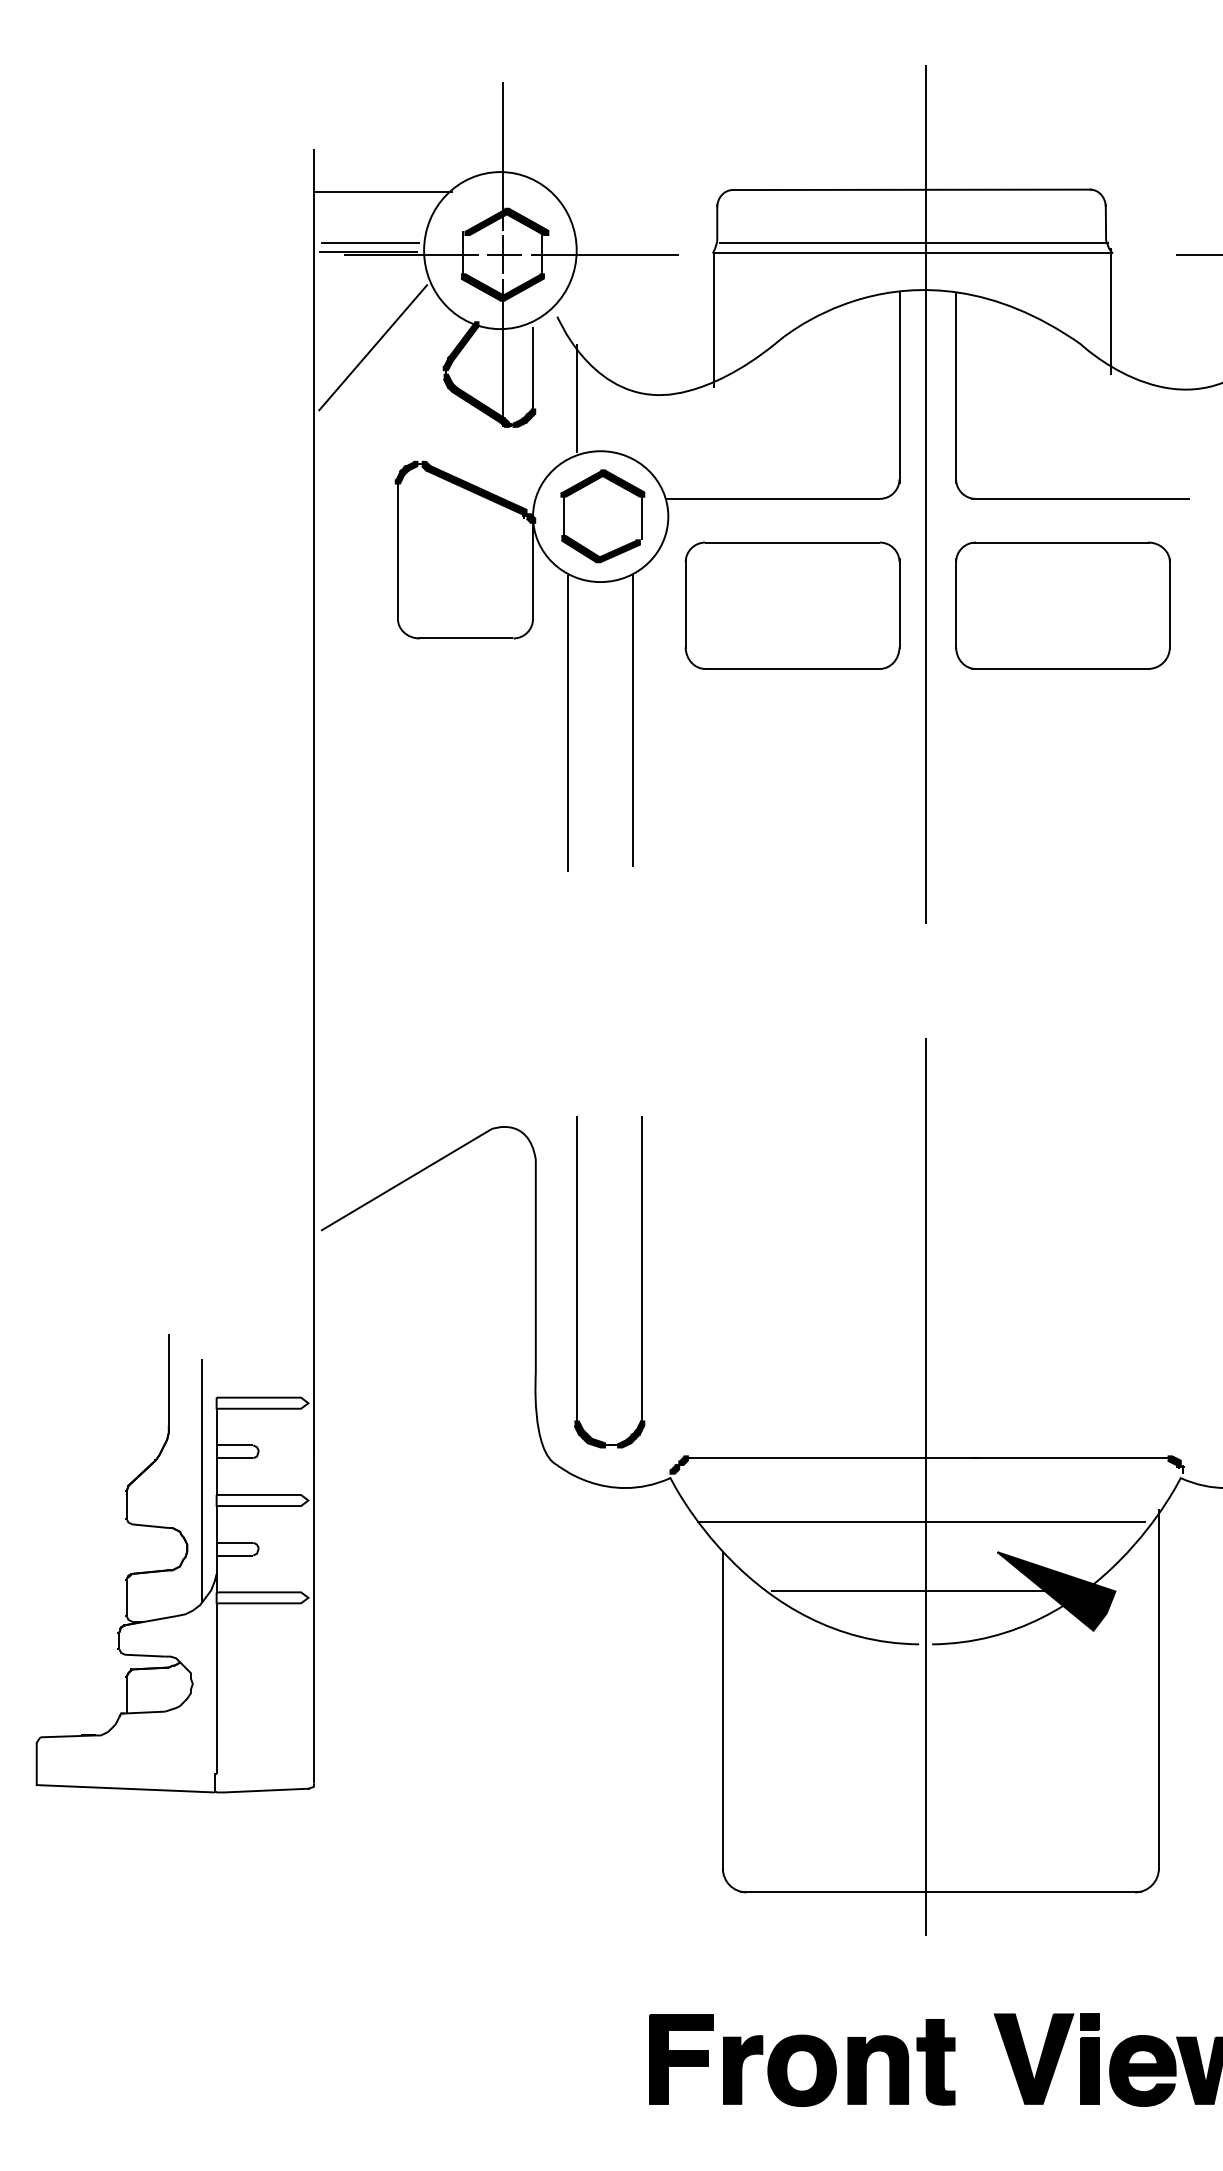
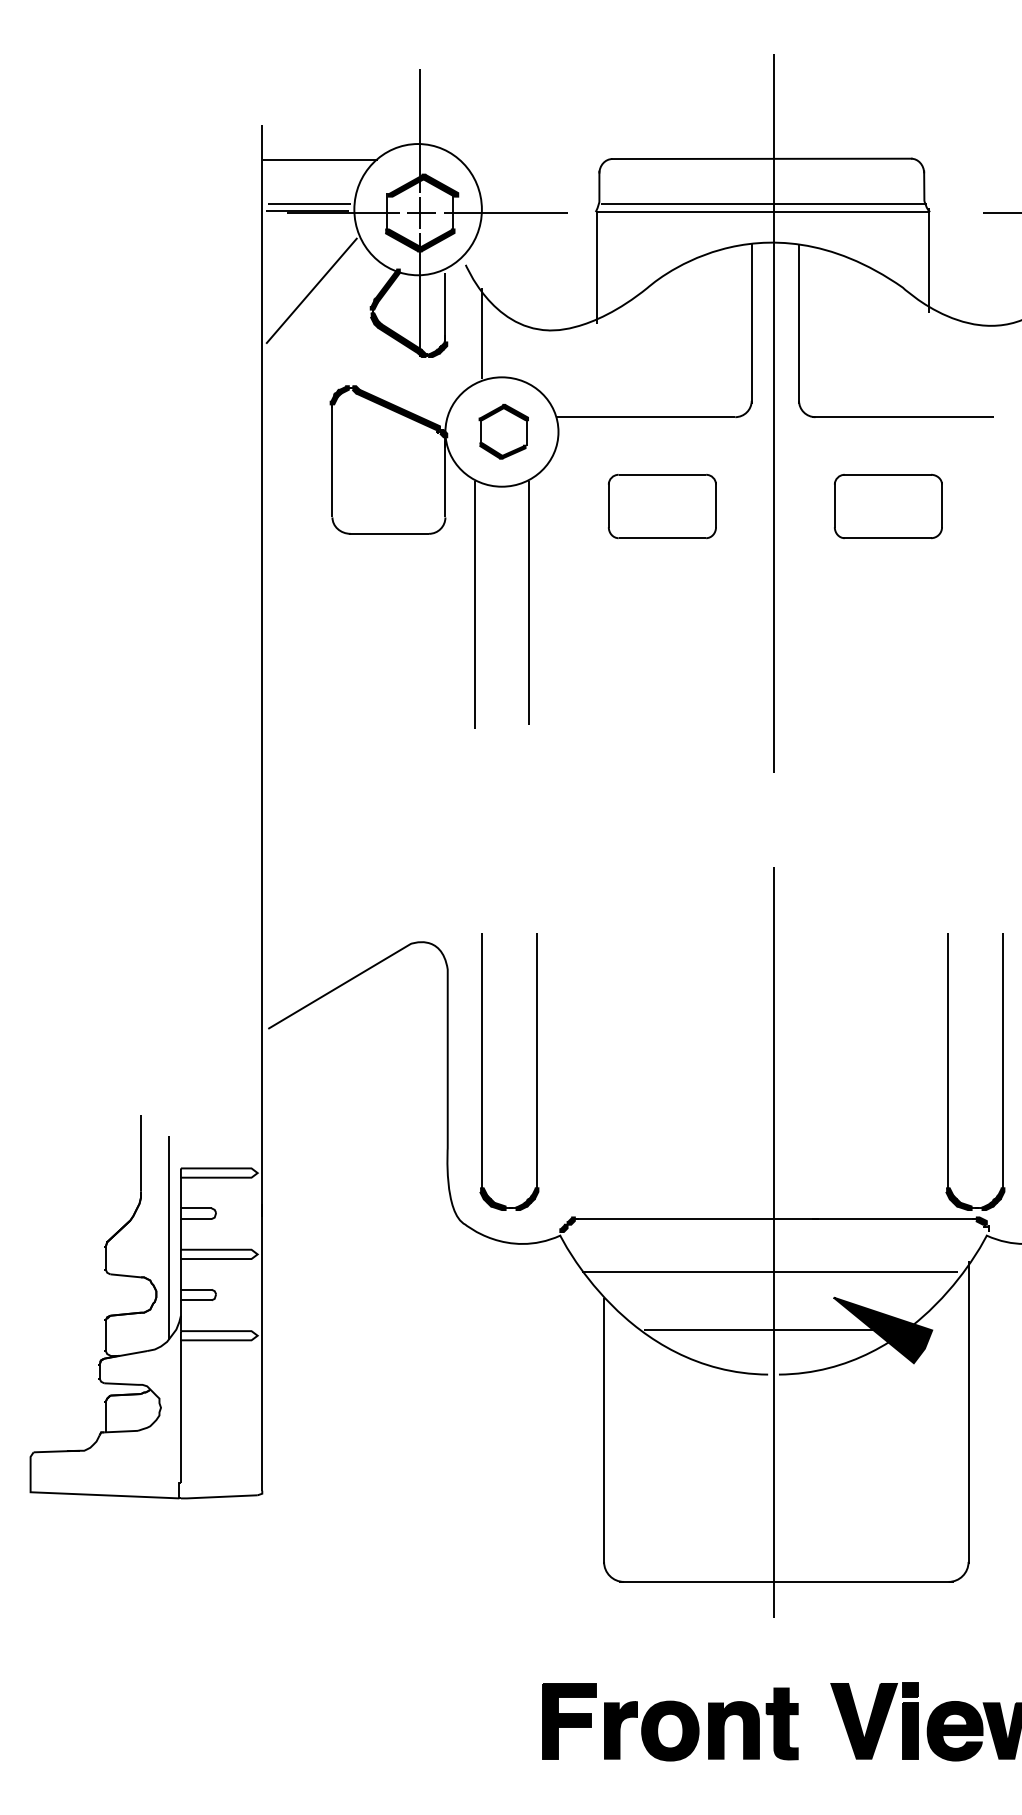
part: (602, 516) -> (503, 431), size x0.7
part: (792, 605) -> (662, 506), size x0.6
part: (1063, 605) -> (888, 506), size x0.6
part: (1134, 1281) -> (948, 1071), added

